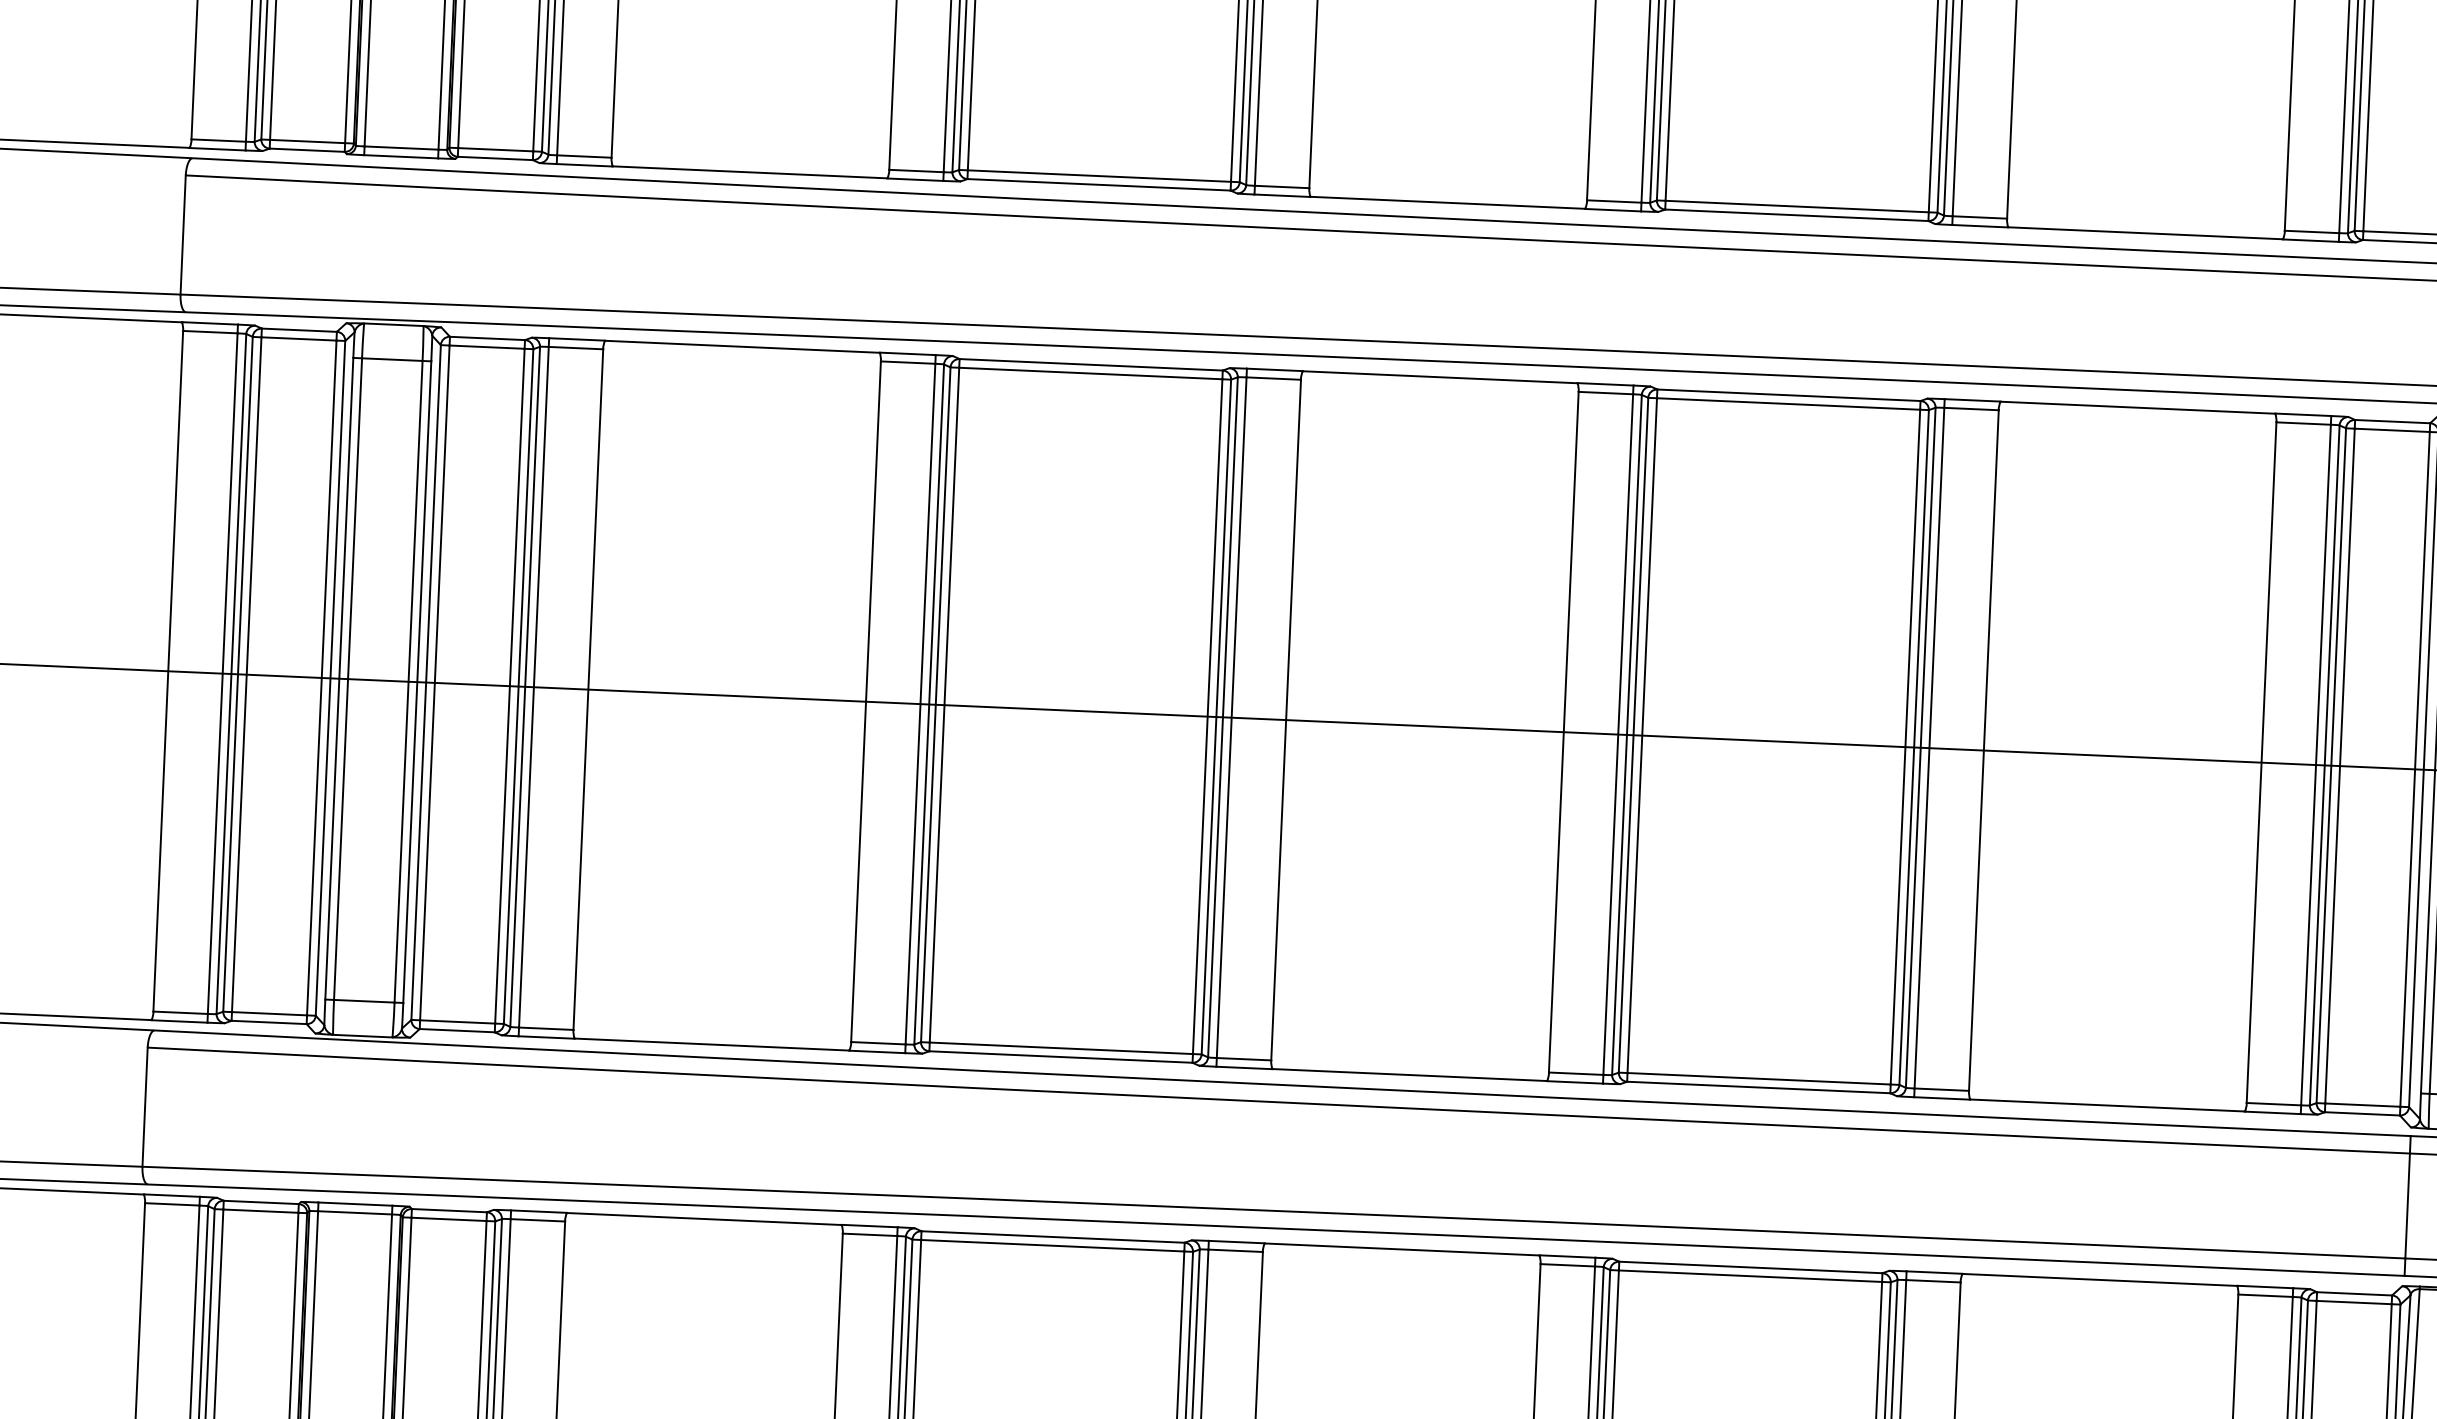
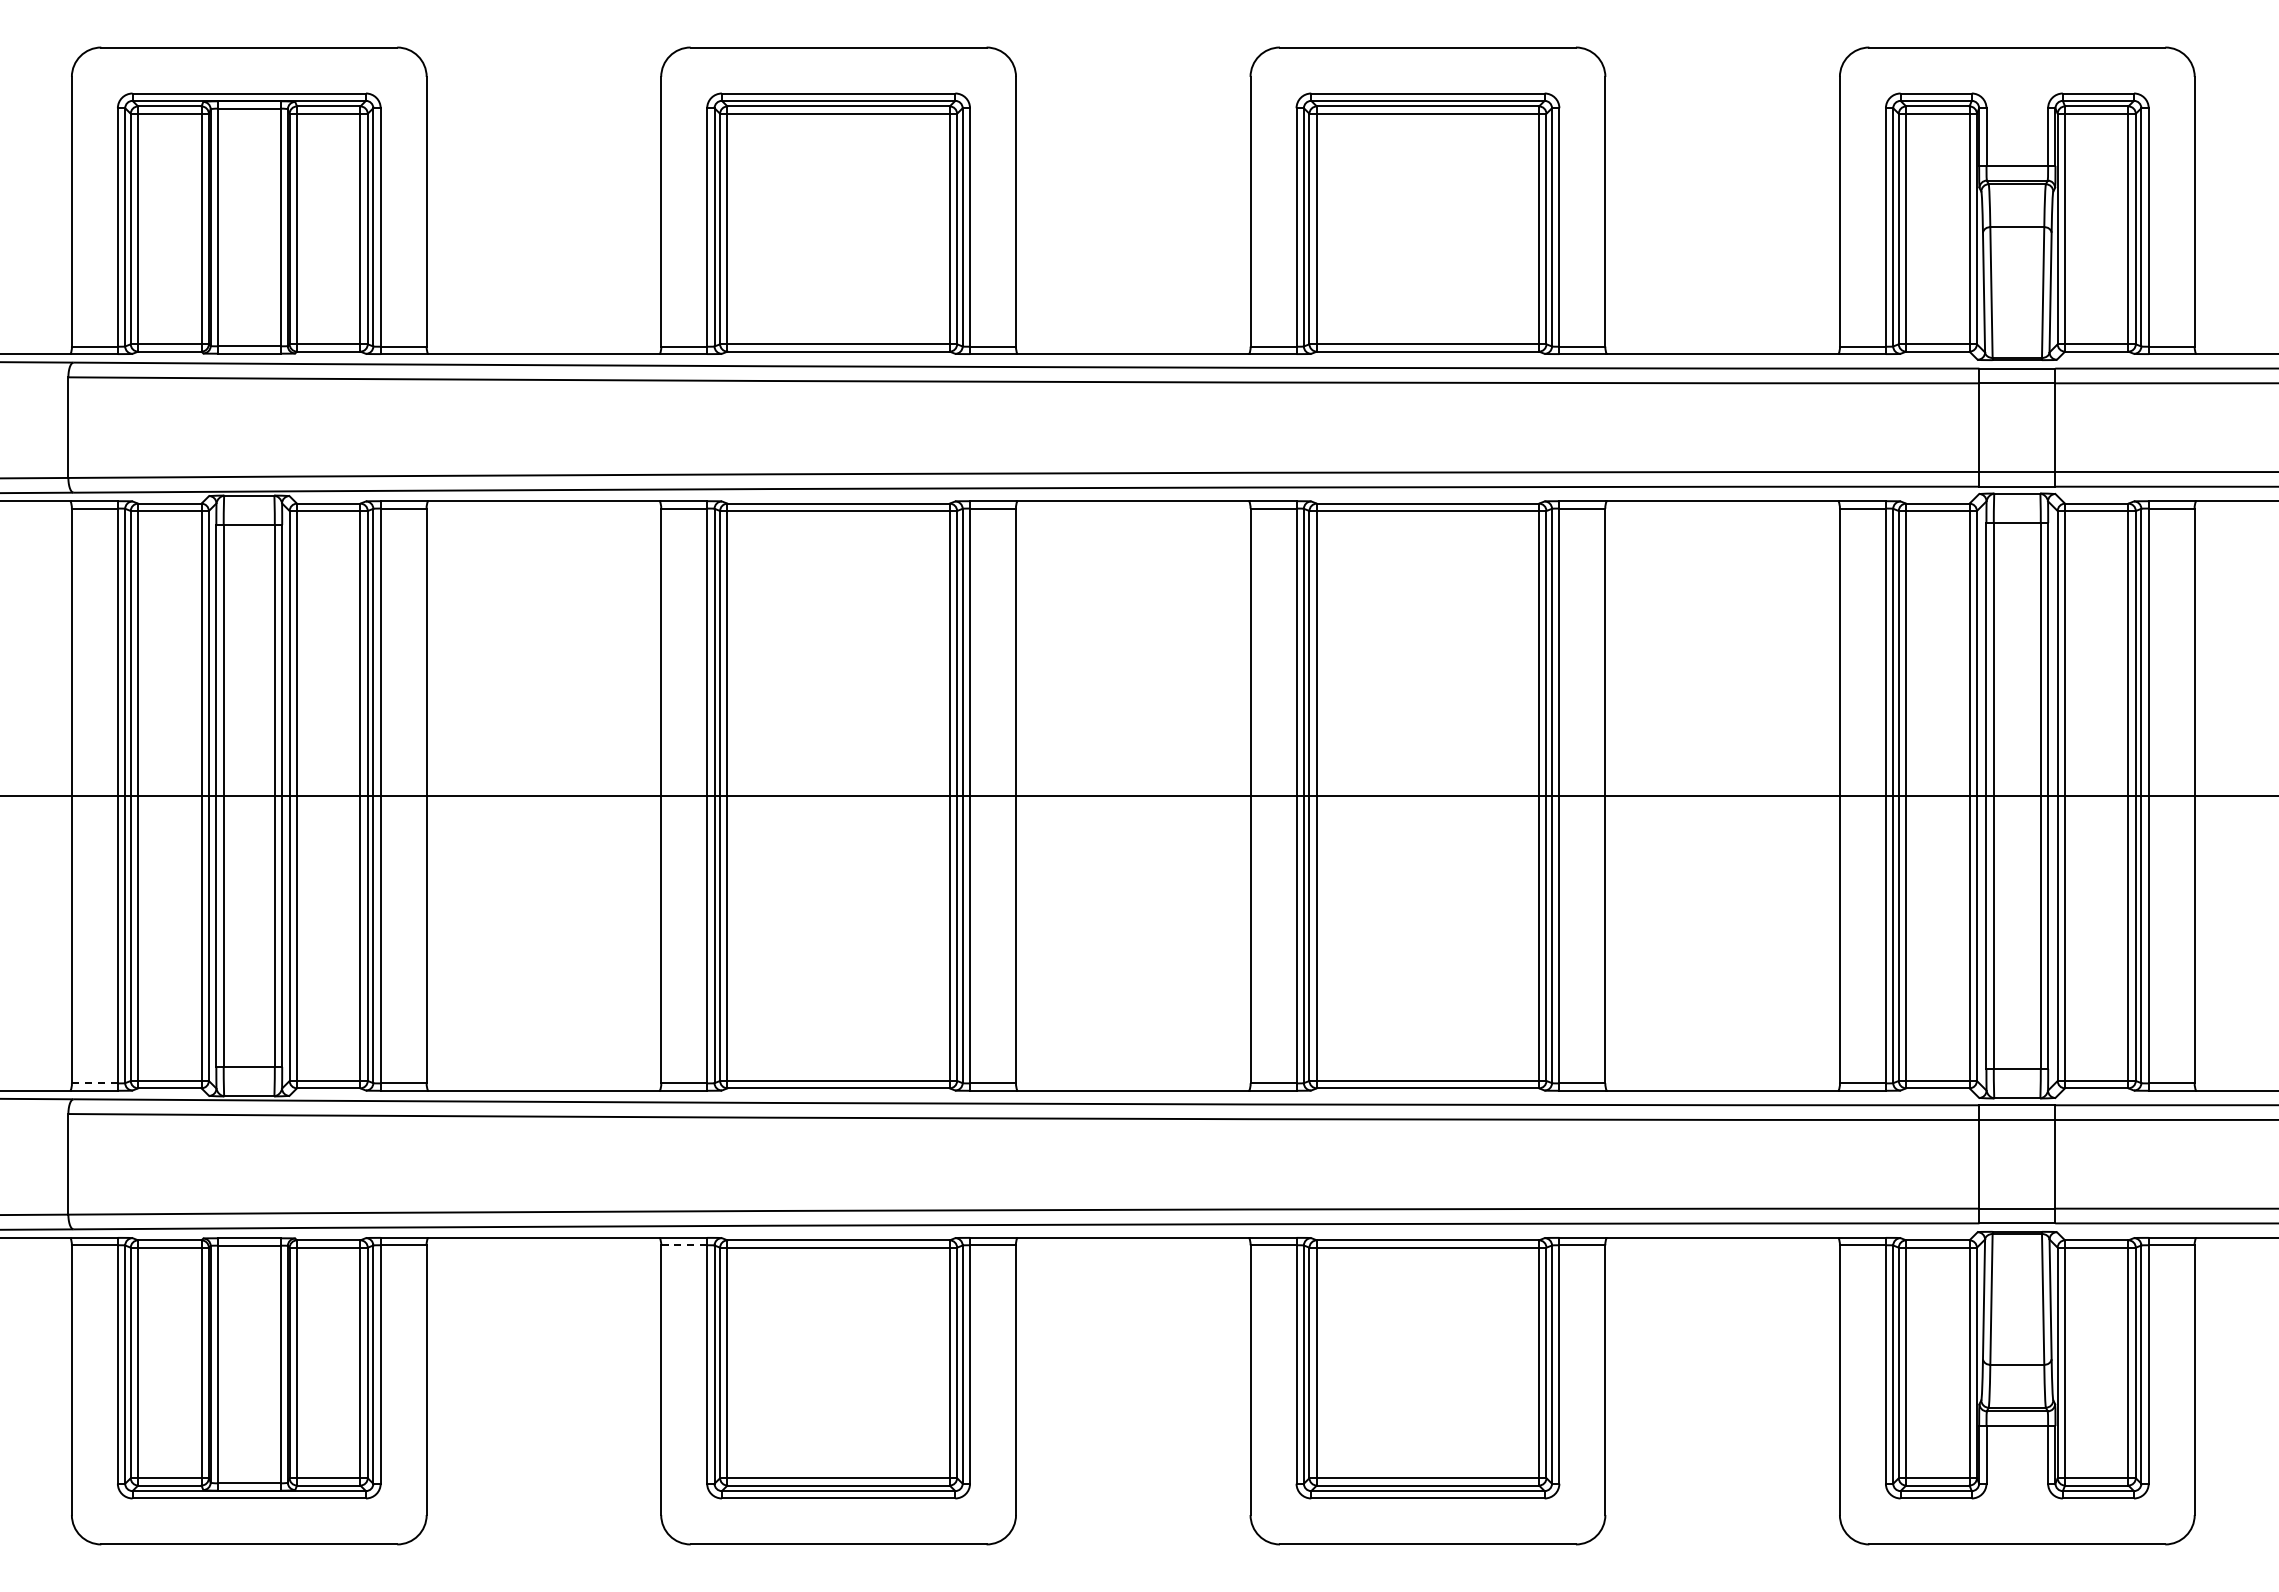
line: (180, 1012) -> (94, 1083), solid -> dashed
line: (870, 1235) -> (684, 1245), solid -> dashed

